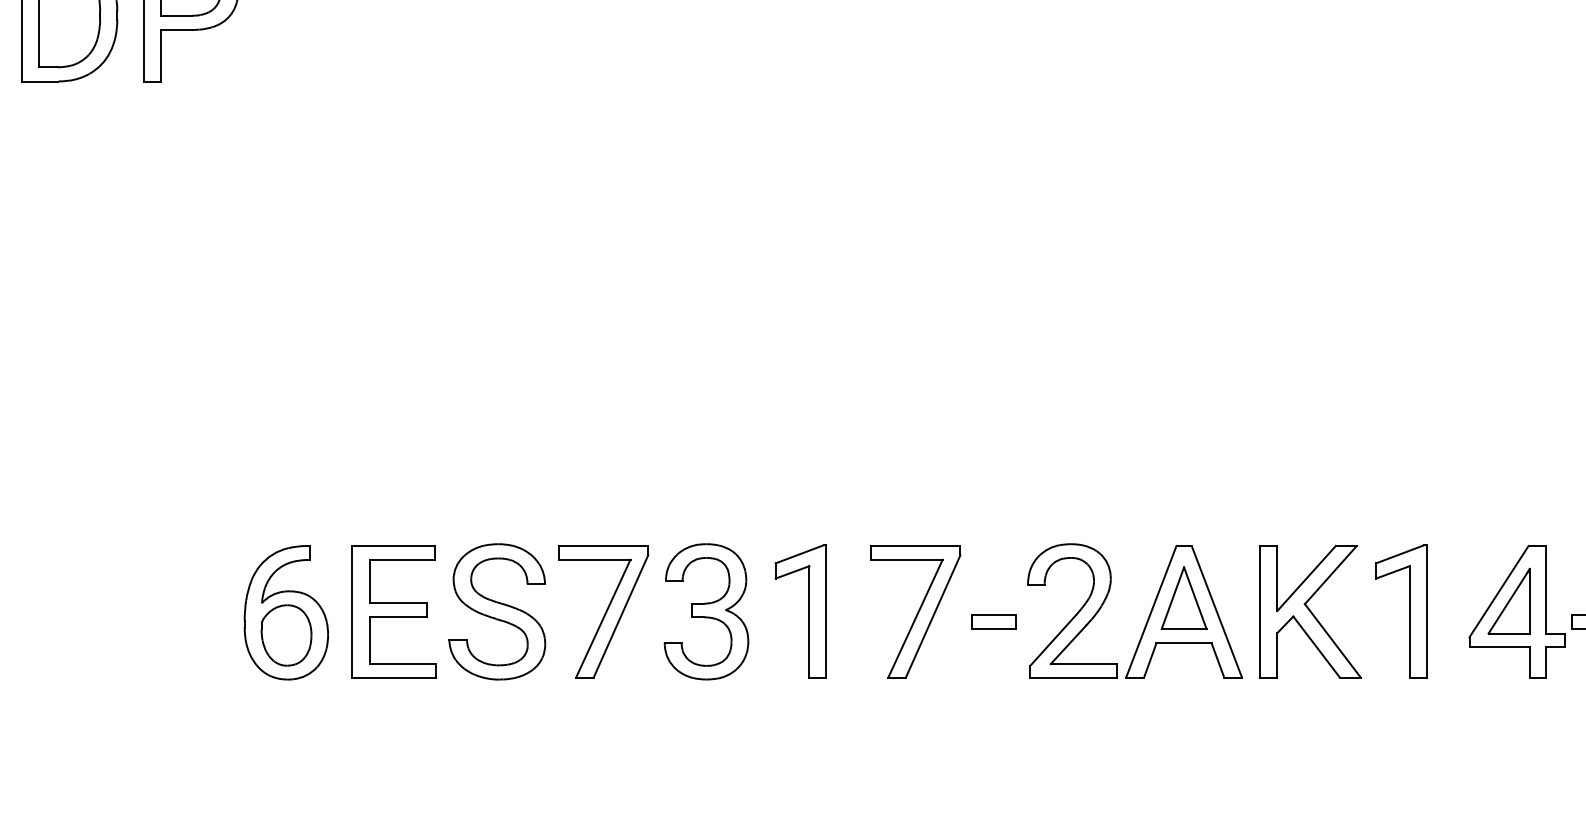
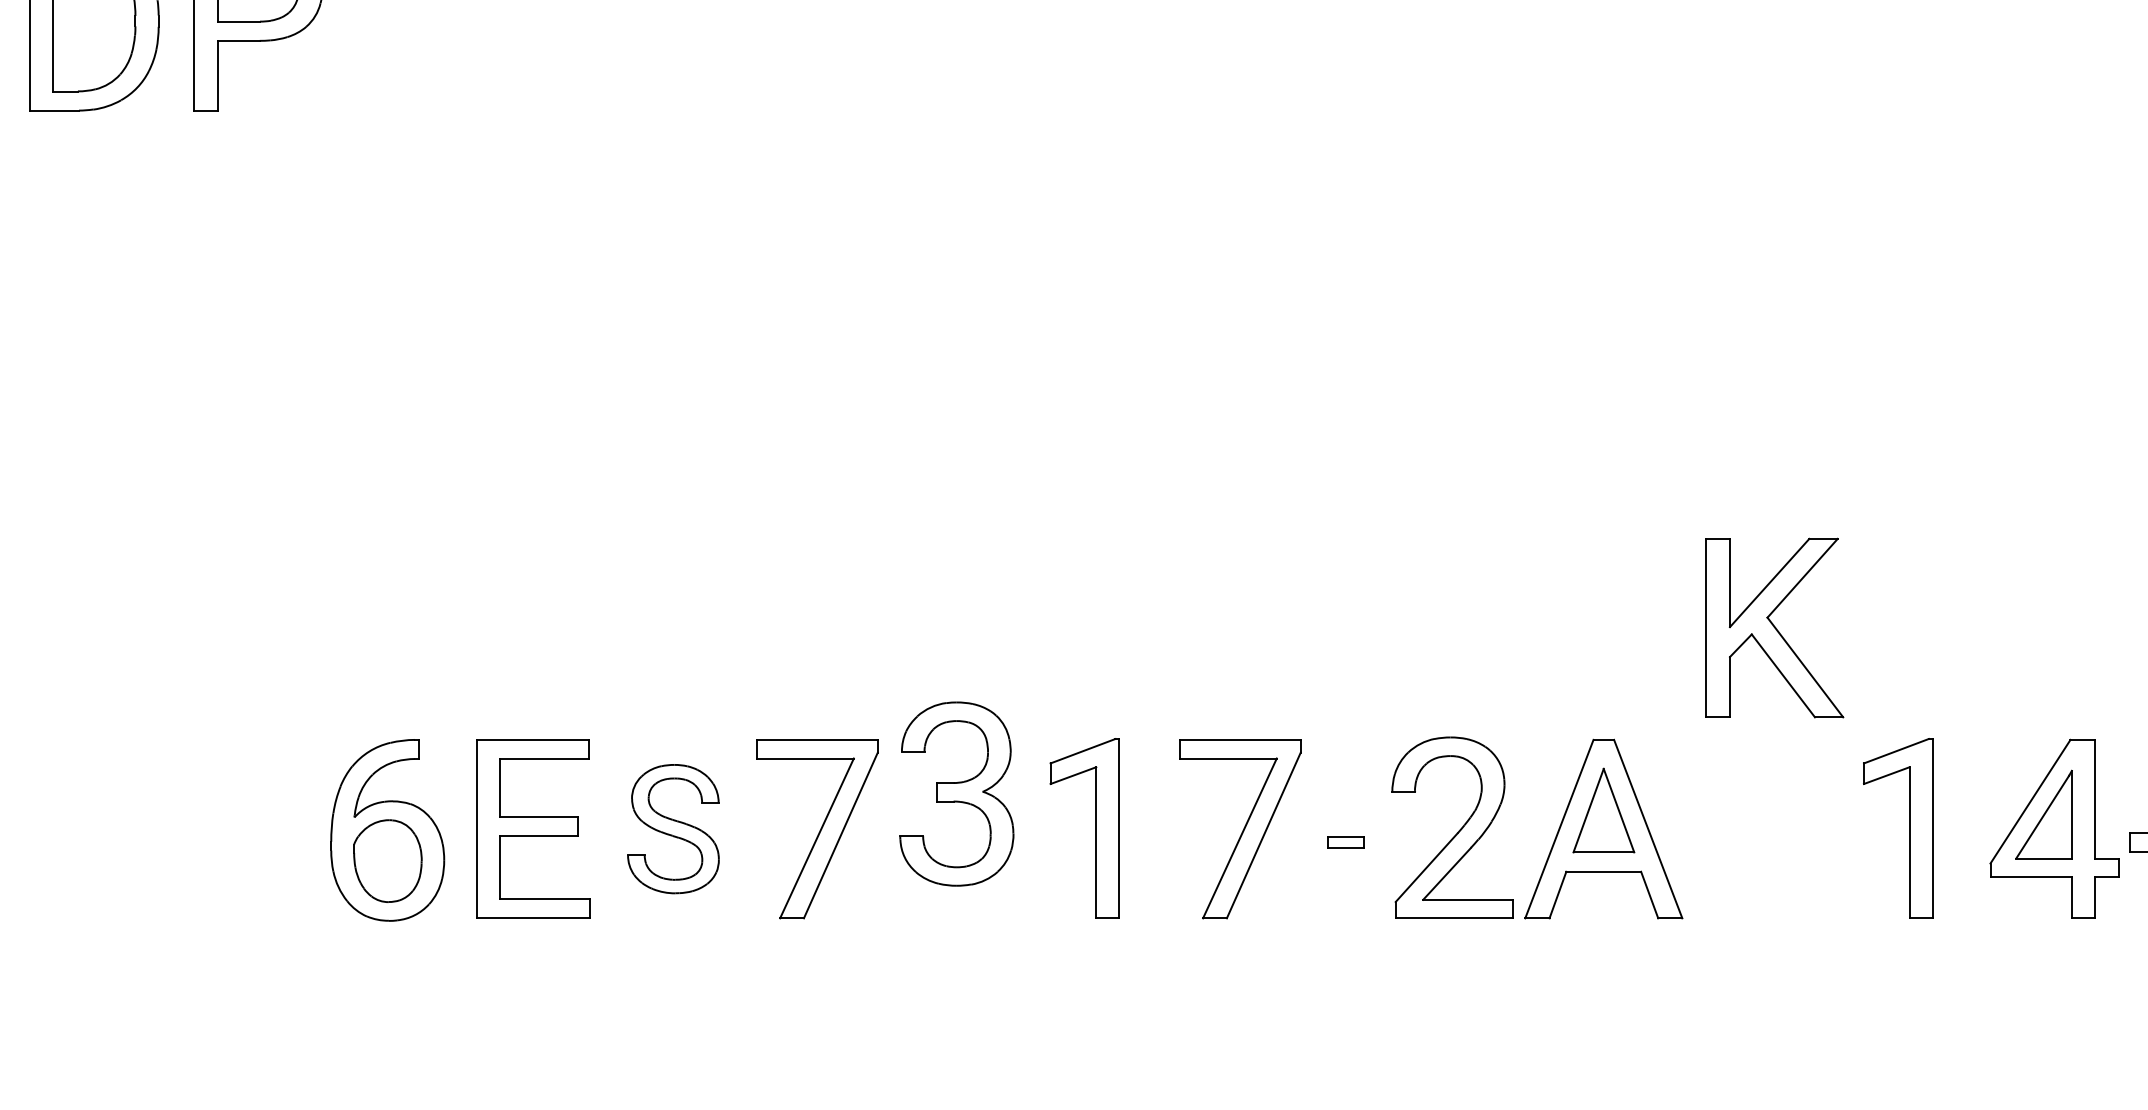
part: (497, 611) -> (673, 828), size x0.7
part: (706, 611) -> (956, 793), moved
part: (1310, 611) -> (1774, 627), moved
part: (993, 621) -> (1345, 842), size x0.6

